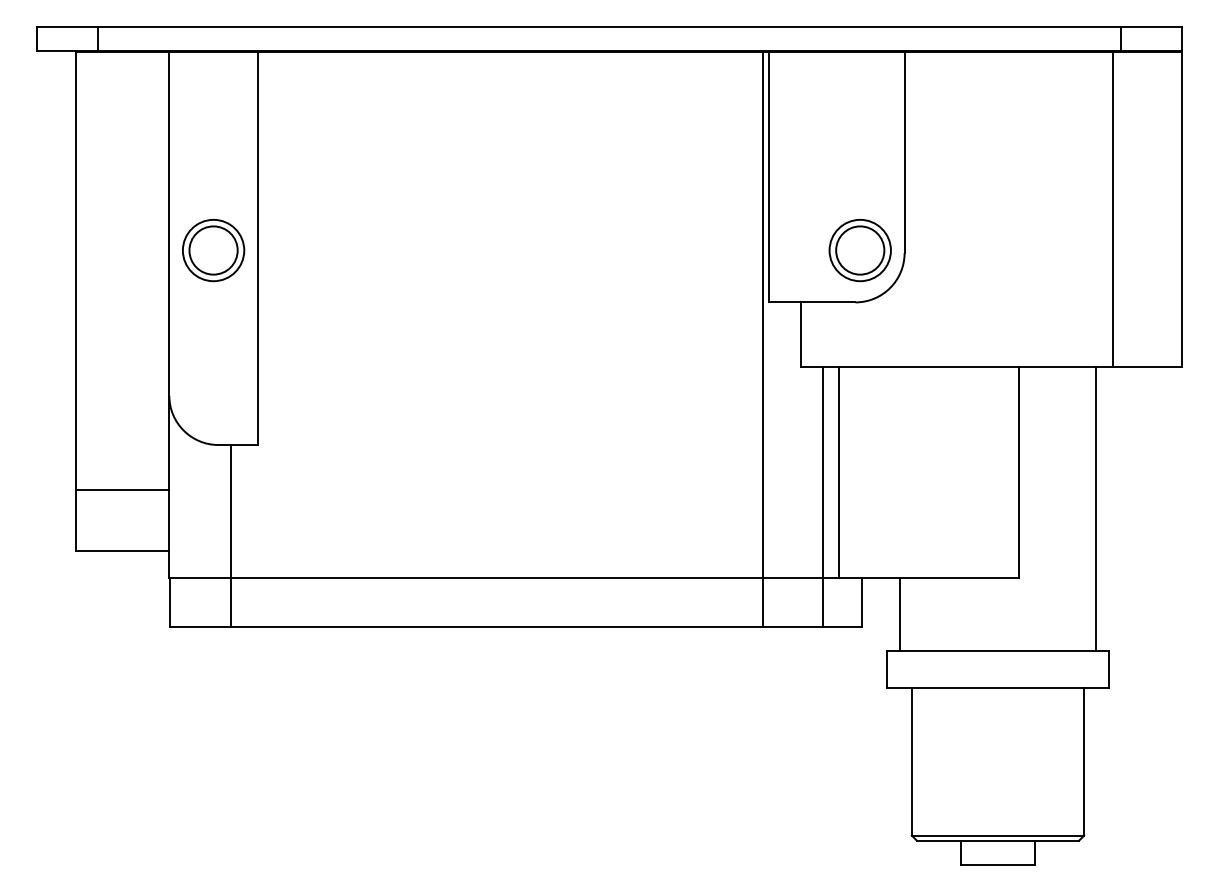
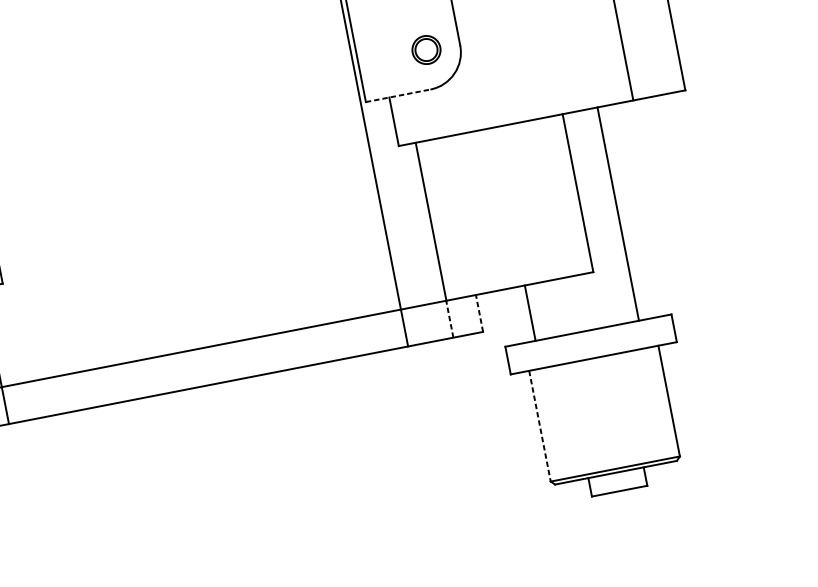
part: (859, 250) -> (425, 49), size x0.6
line: (812, 302) -> (398, 95), solid -> dashed
line: (838, 472) -> (442, 219), removed
line: (1096, 509) -> (618, 214), moved
line: (822, 602) -> (449, 319), solid -> dashed
line: (862, 602) -> (479, 313), solid -> dashed
line: (899, 614) -> (530, 313), moved
line: (911, 761) -> (539, 425), solid -> dashed

